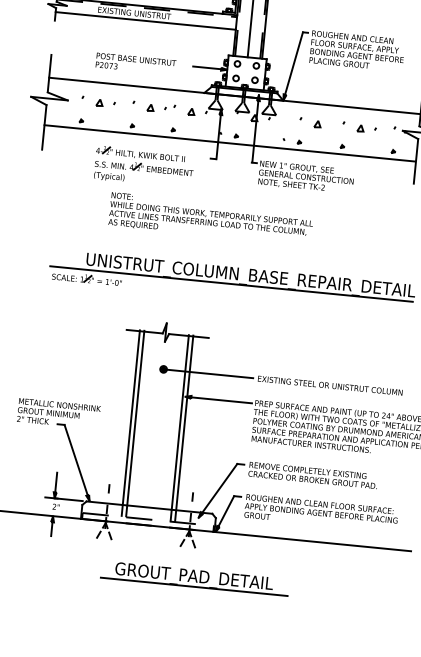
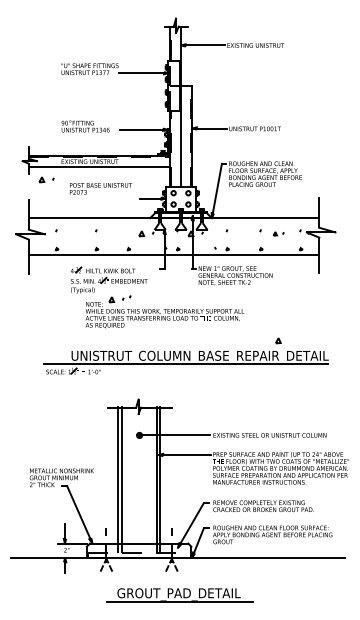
text: (135, 63) -> (100, 188), moved
part: (105, 103) -> (46, 179), moved
part: (160, 108) -> (119, 299), moved
line: (317, 123) -> (278, 340), moved
part: (366, 128) -> (278, 233), size x0.7

